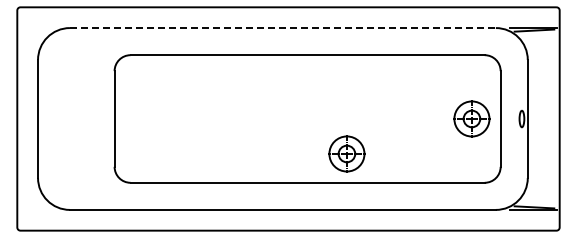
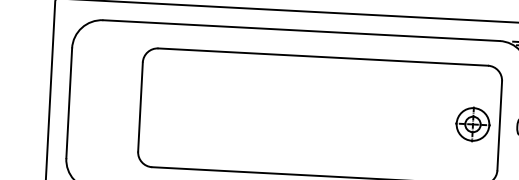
line: (282, 28) -> (301, 31), dashed -> solid
part: (346, 153) -> (354, 150), removed

